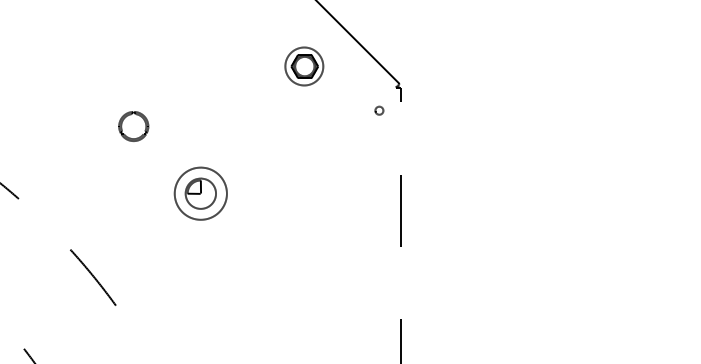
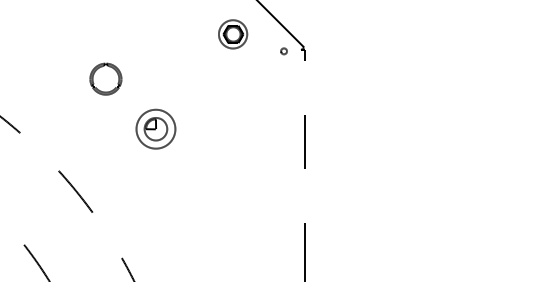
part: (378, 110) -> (283, 51), moved
part: (133, 125) -> (105, 78), size x1.43

